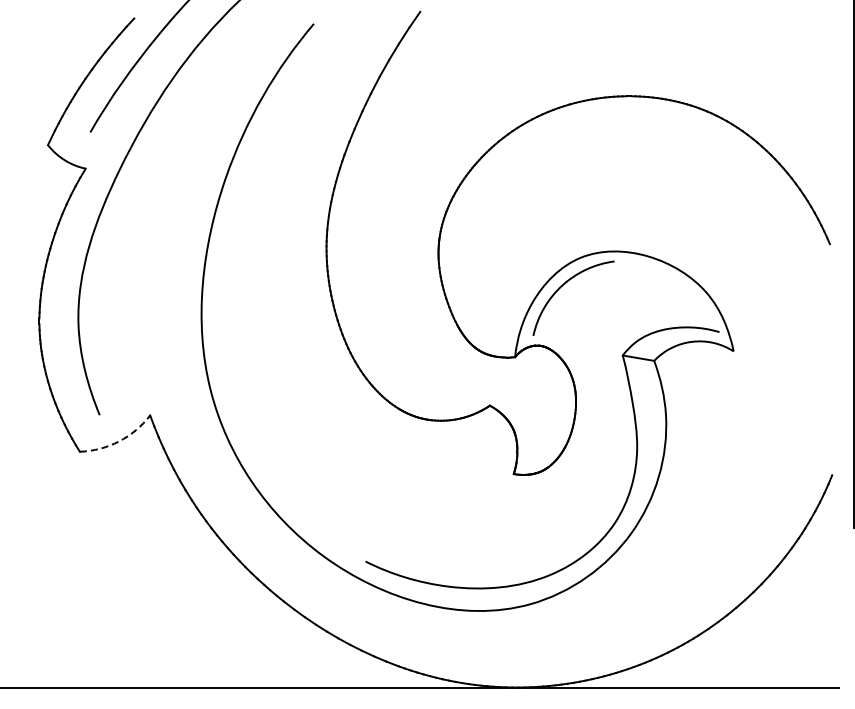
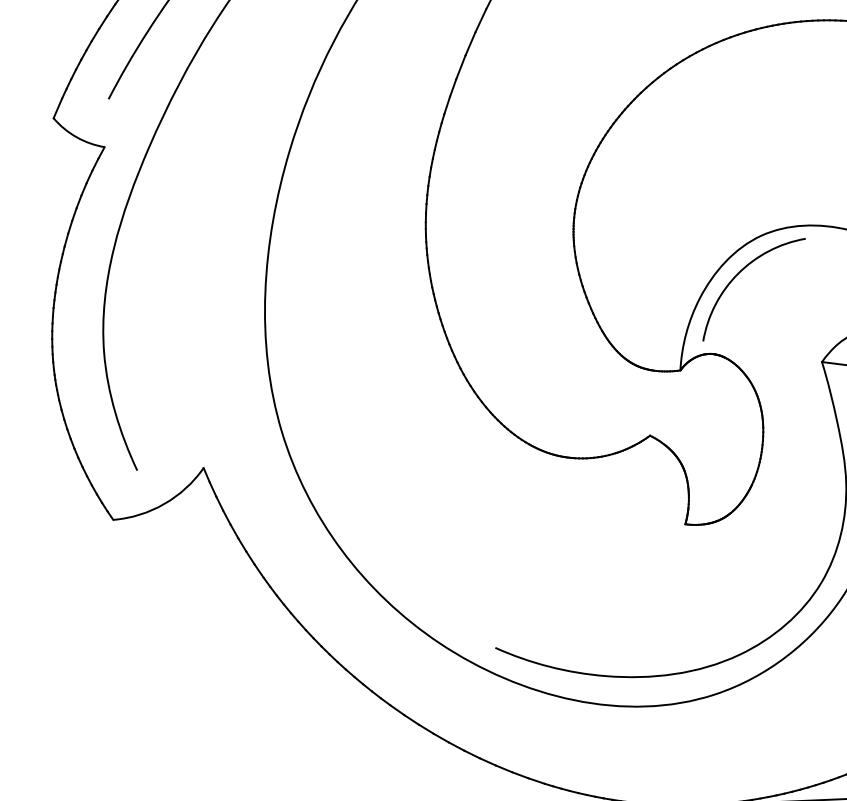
arc: (119, 441) -> (164, 504), dashed -> solid

